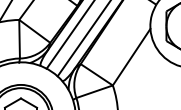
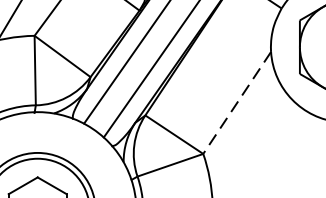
line: (131, 57) -> (236, 103), solid -> dashed

